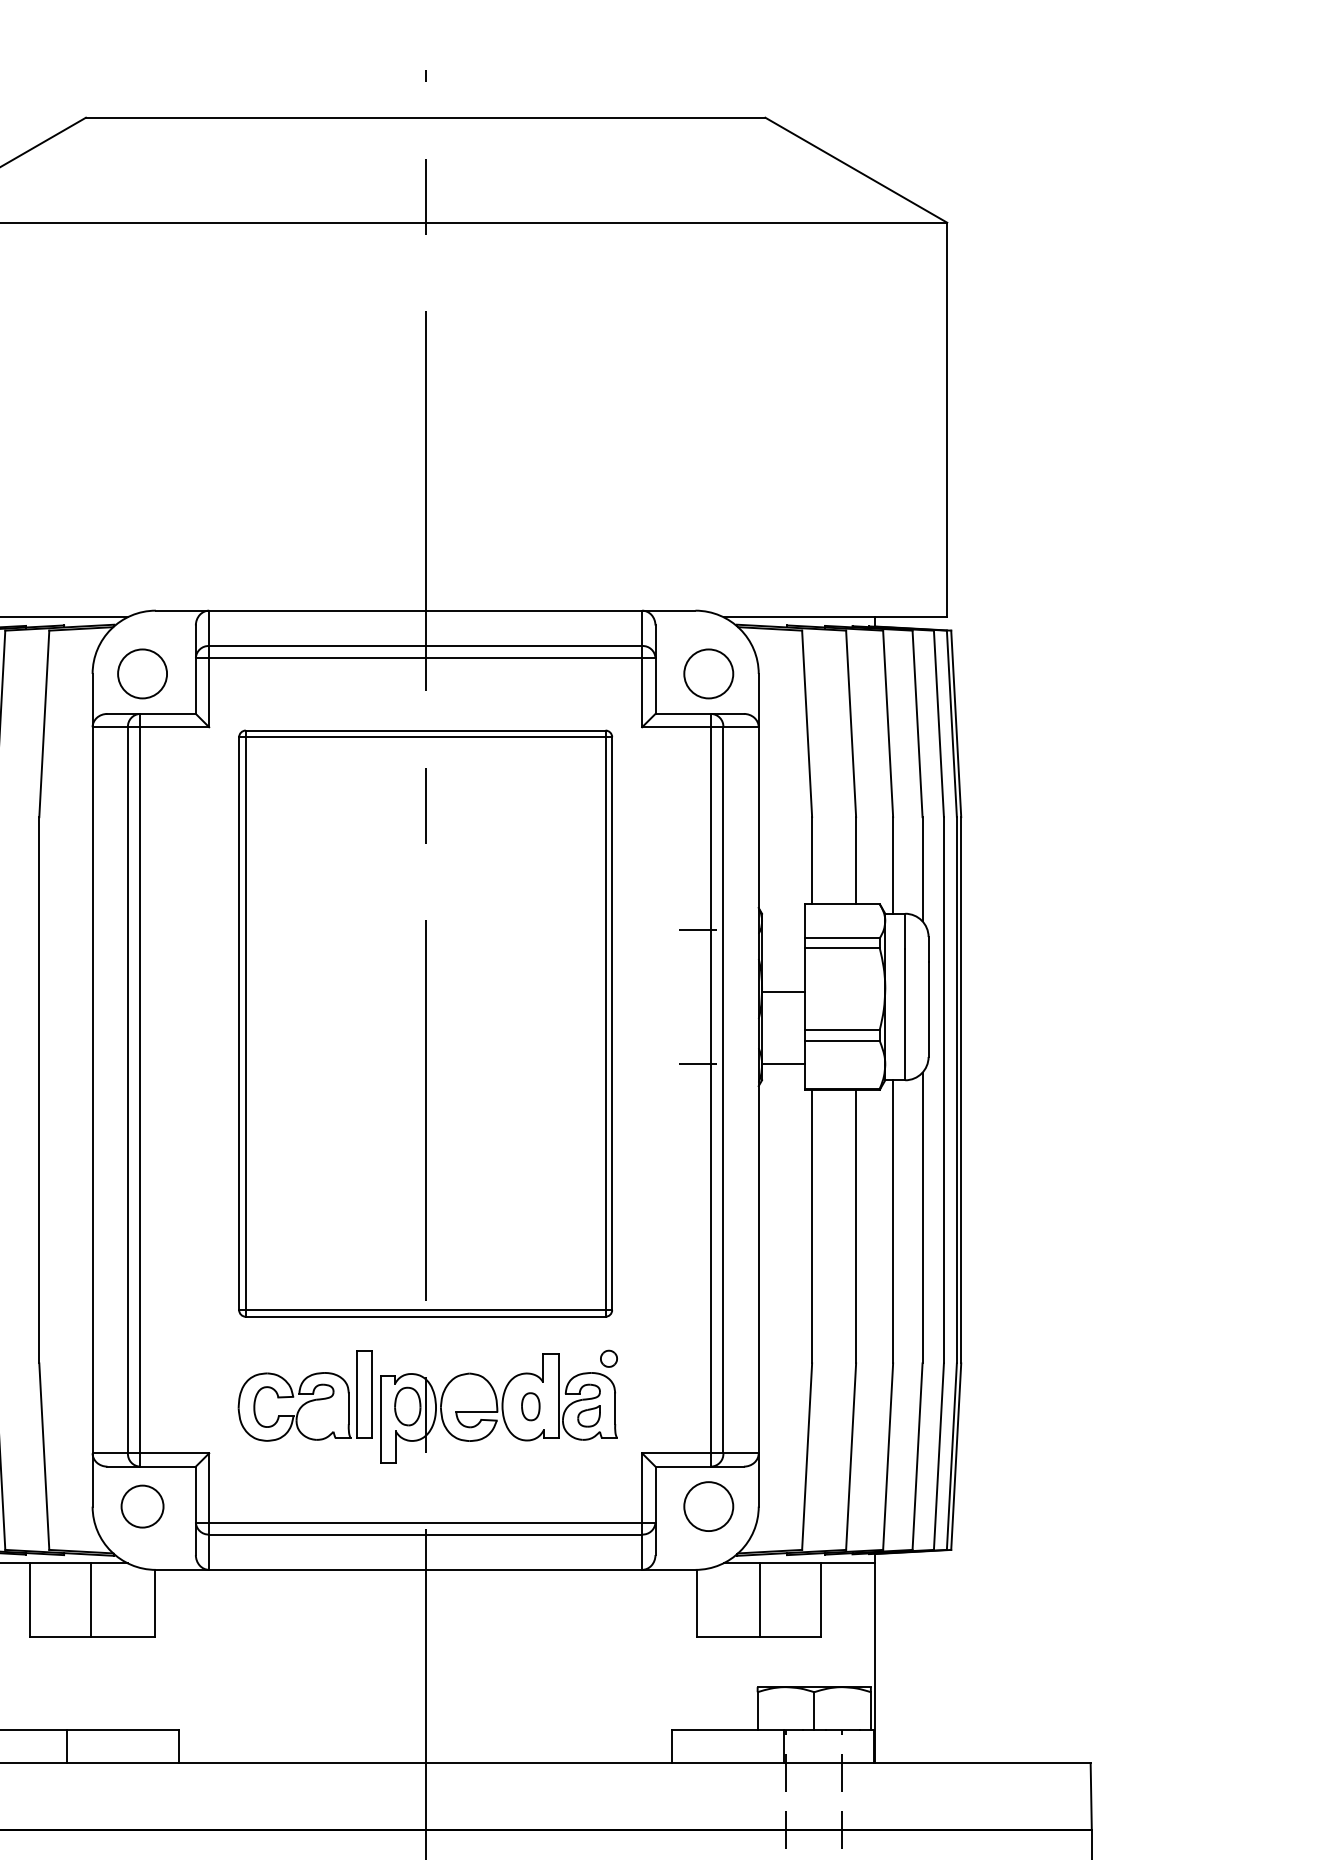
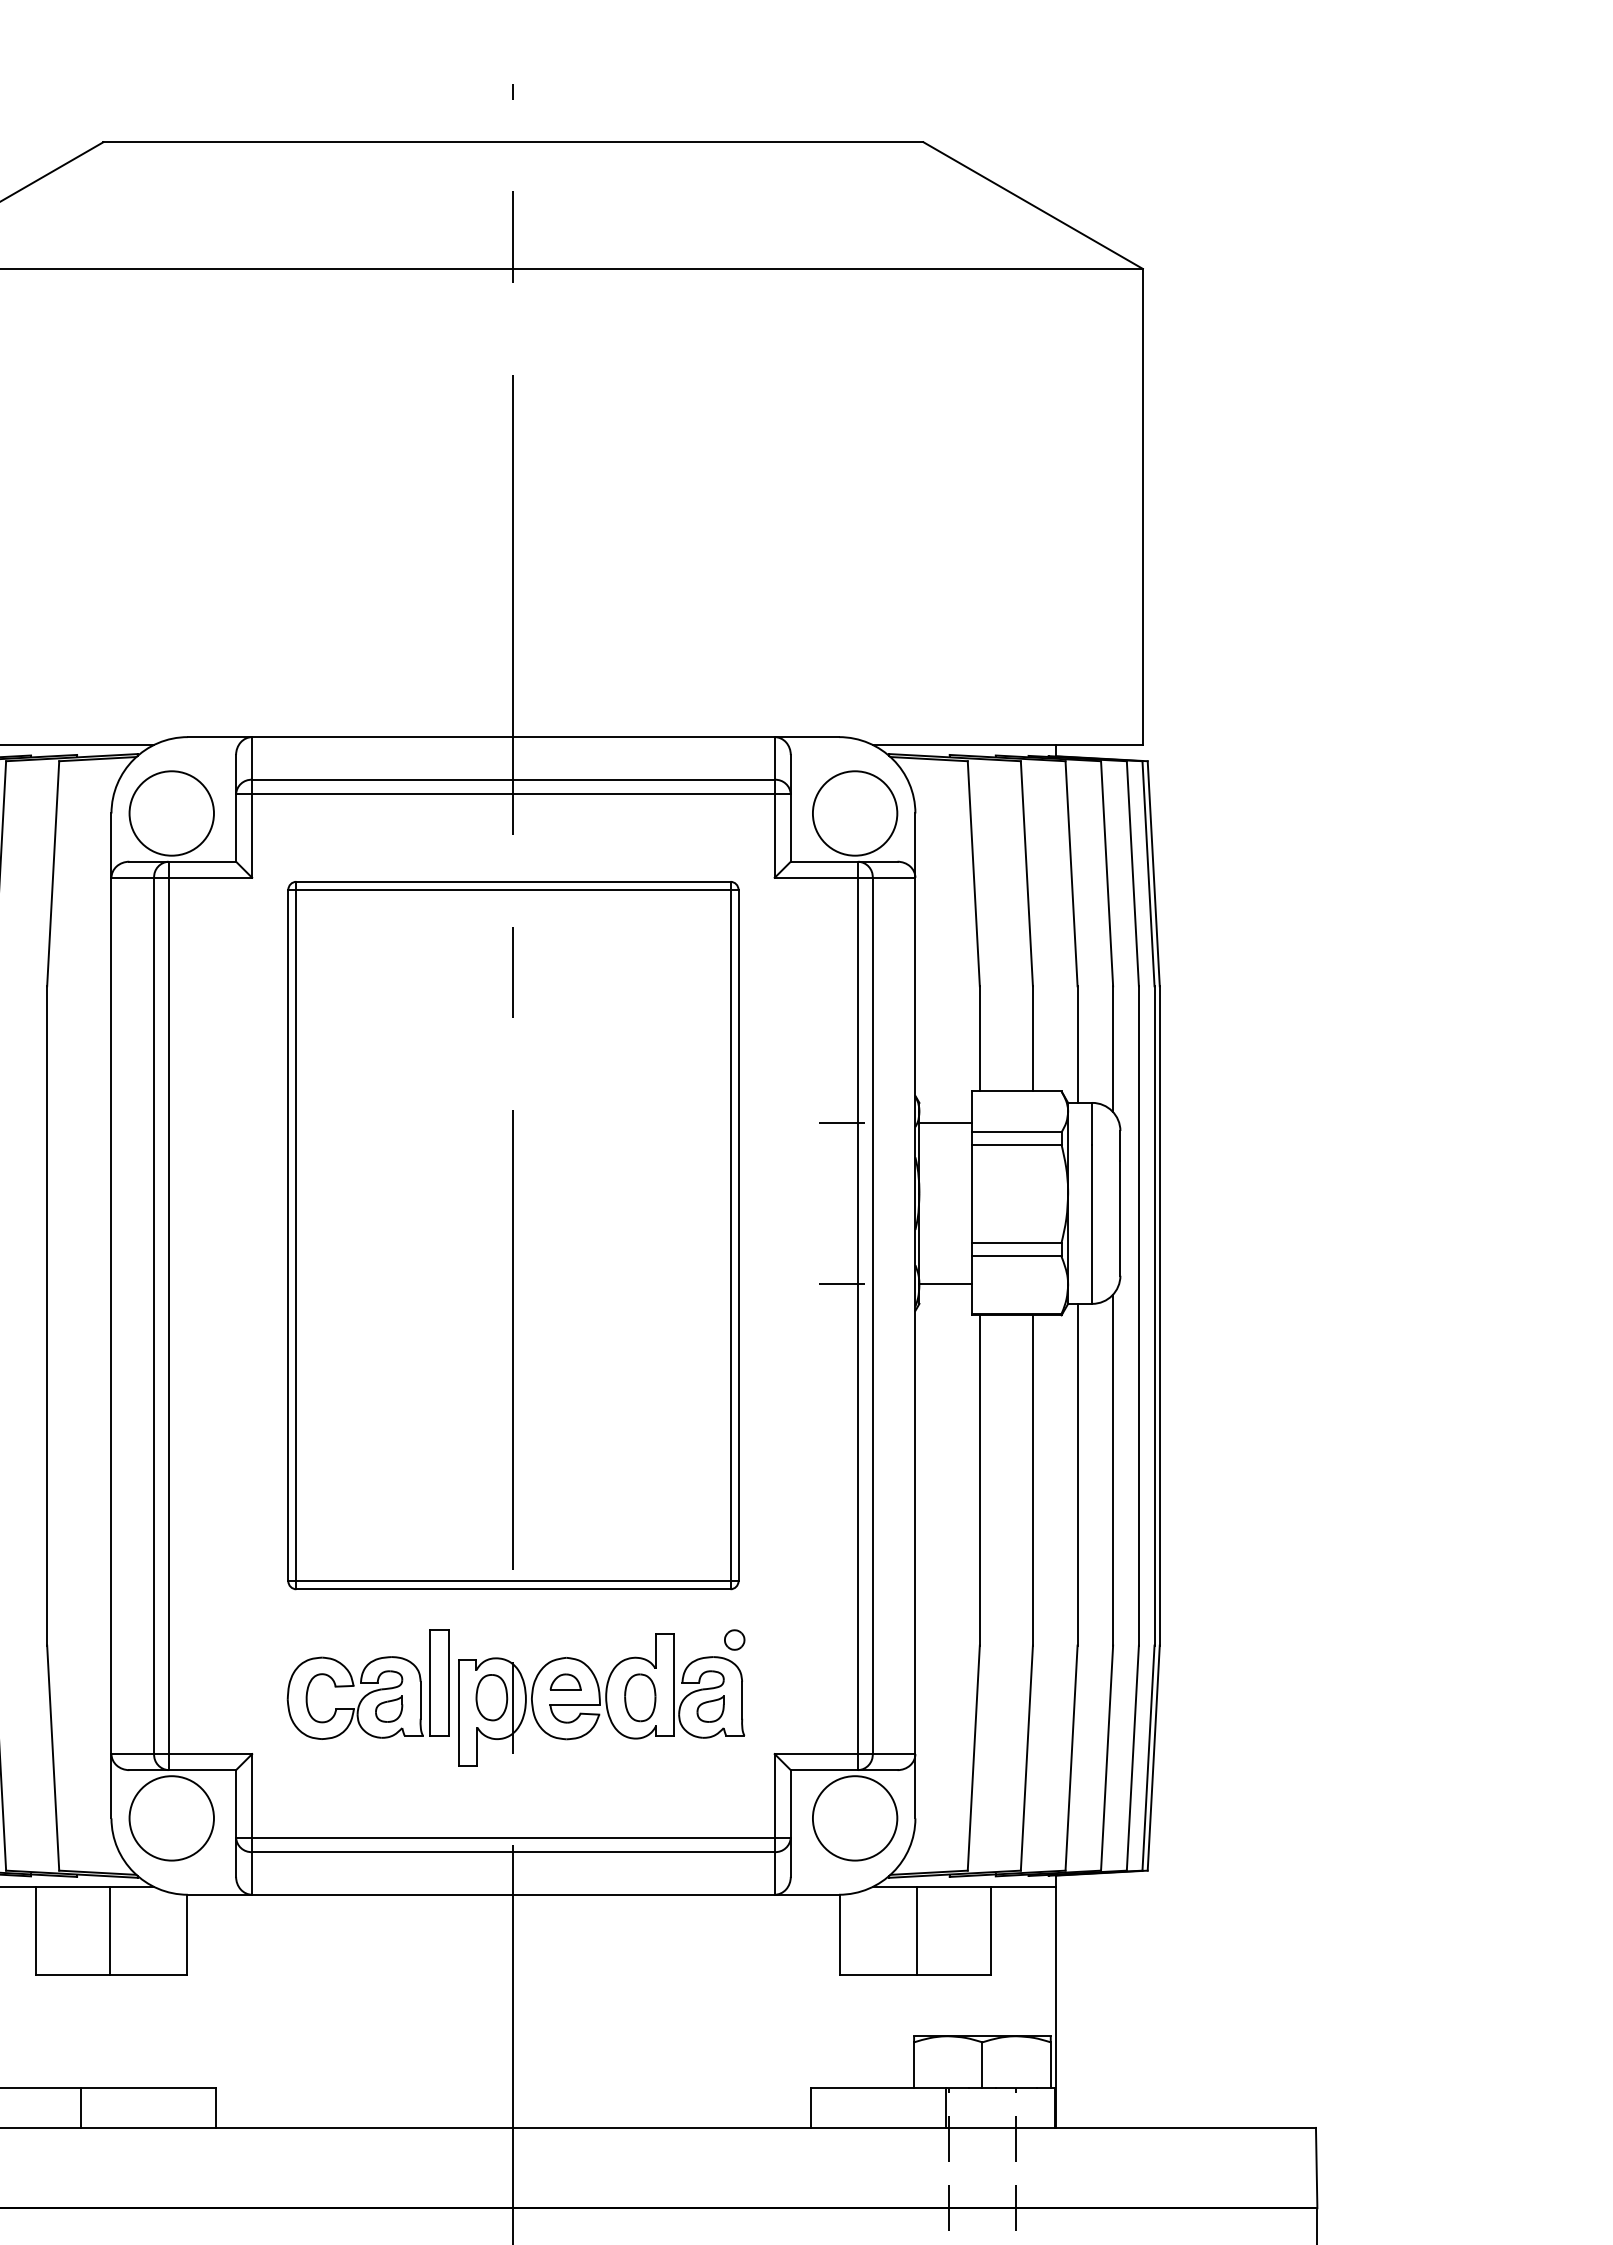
circle: (142, 673) -> (171, 813), size x1.43
circle: (708, 673) -> (854, 813), size x1.43
line: (783, 992) -> (945, 1123), moved
part: (468, 1393) -> (565, 1681), added
part: (530, 1406) -> (640, 1697), size x1.43
part: (322, 1415) -> (389, 1708), added
circle: (142, 1506) -> (171, 1818), size x1.67
circle: (708, 1506) -> (854, 1818), size x1.43

